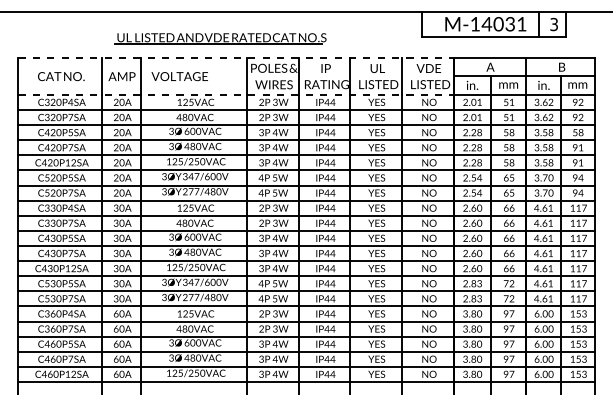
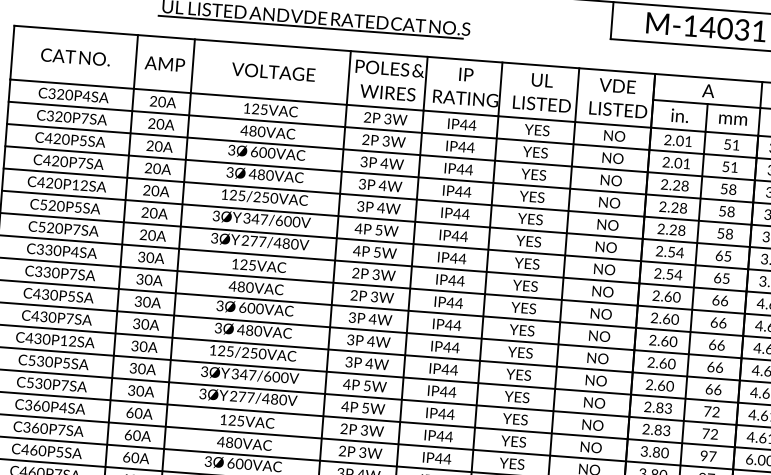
line: (236, 58) -> (335, 50), dashed -> solid
text: (179, 76) -> (273, 72), moved
line: (236, 94) -> (331, 103), dashed -> solid

